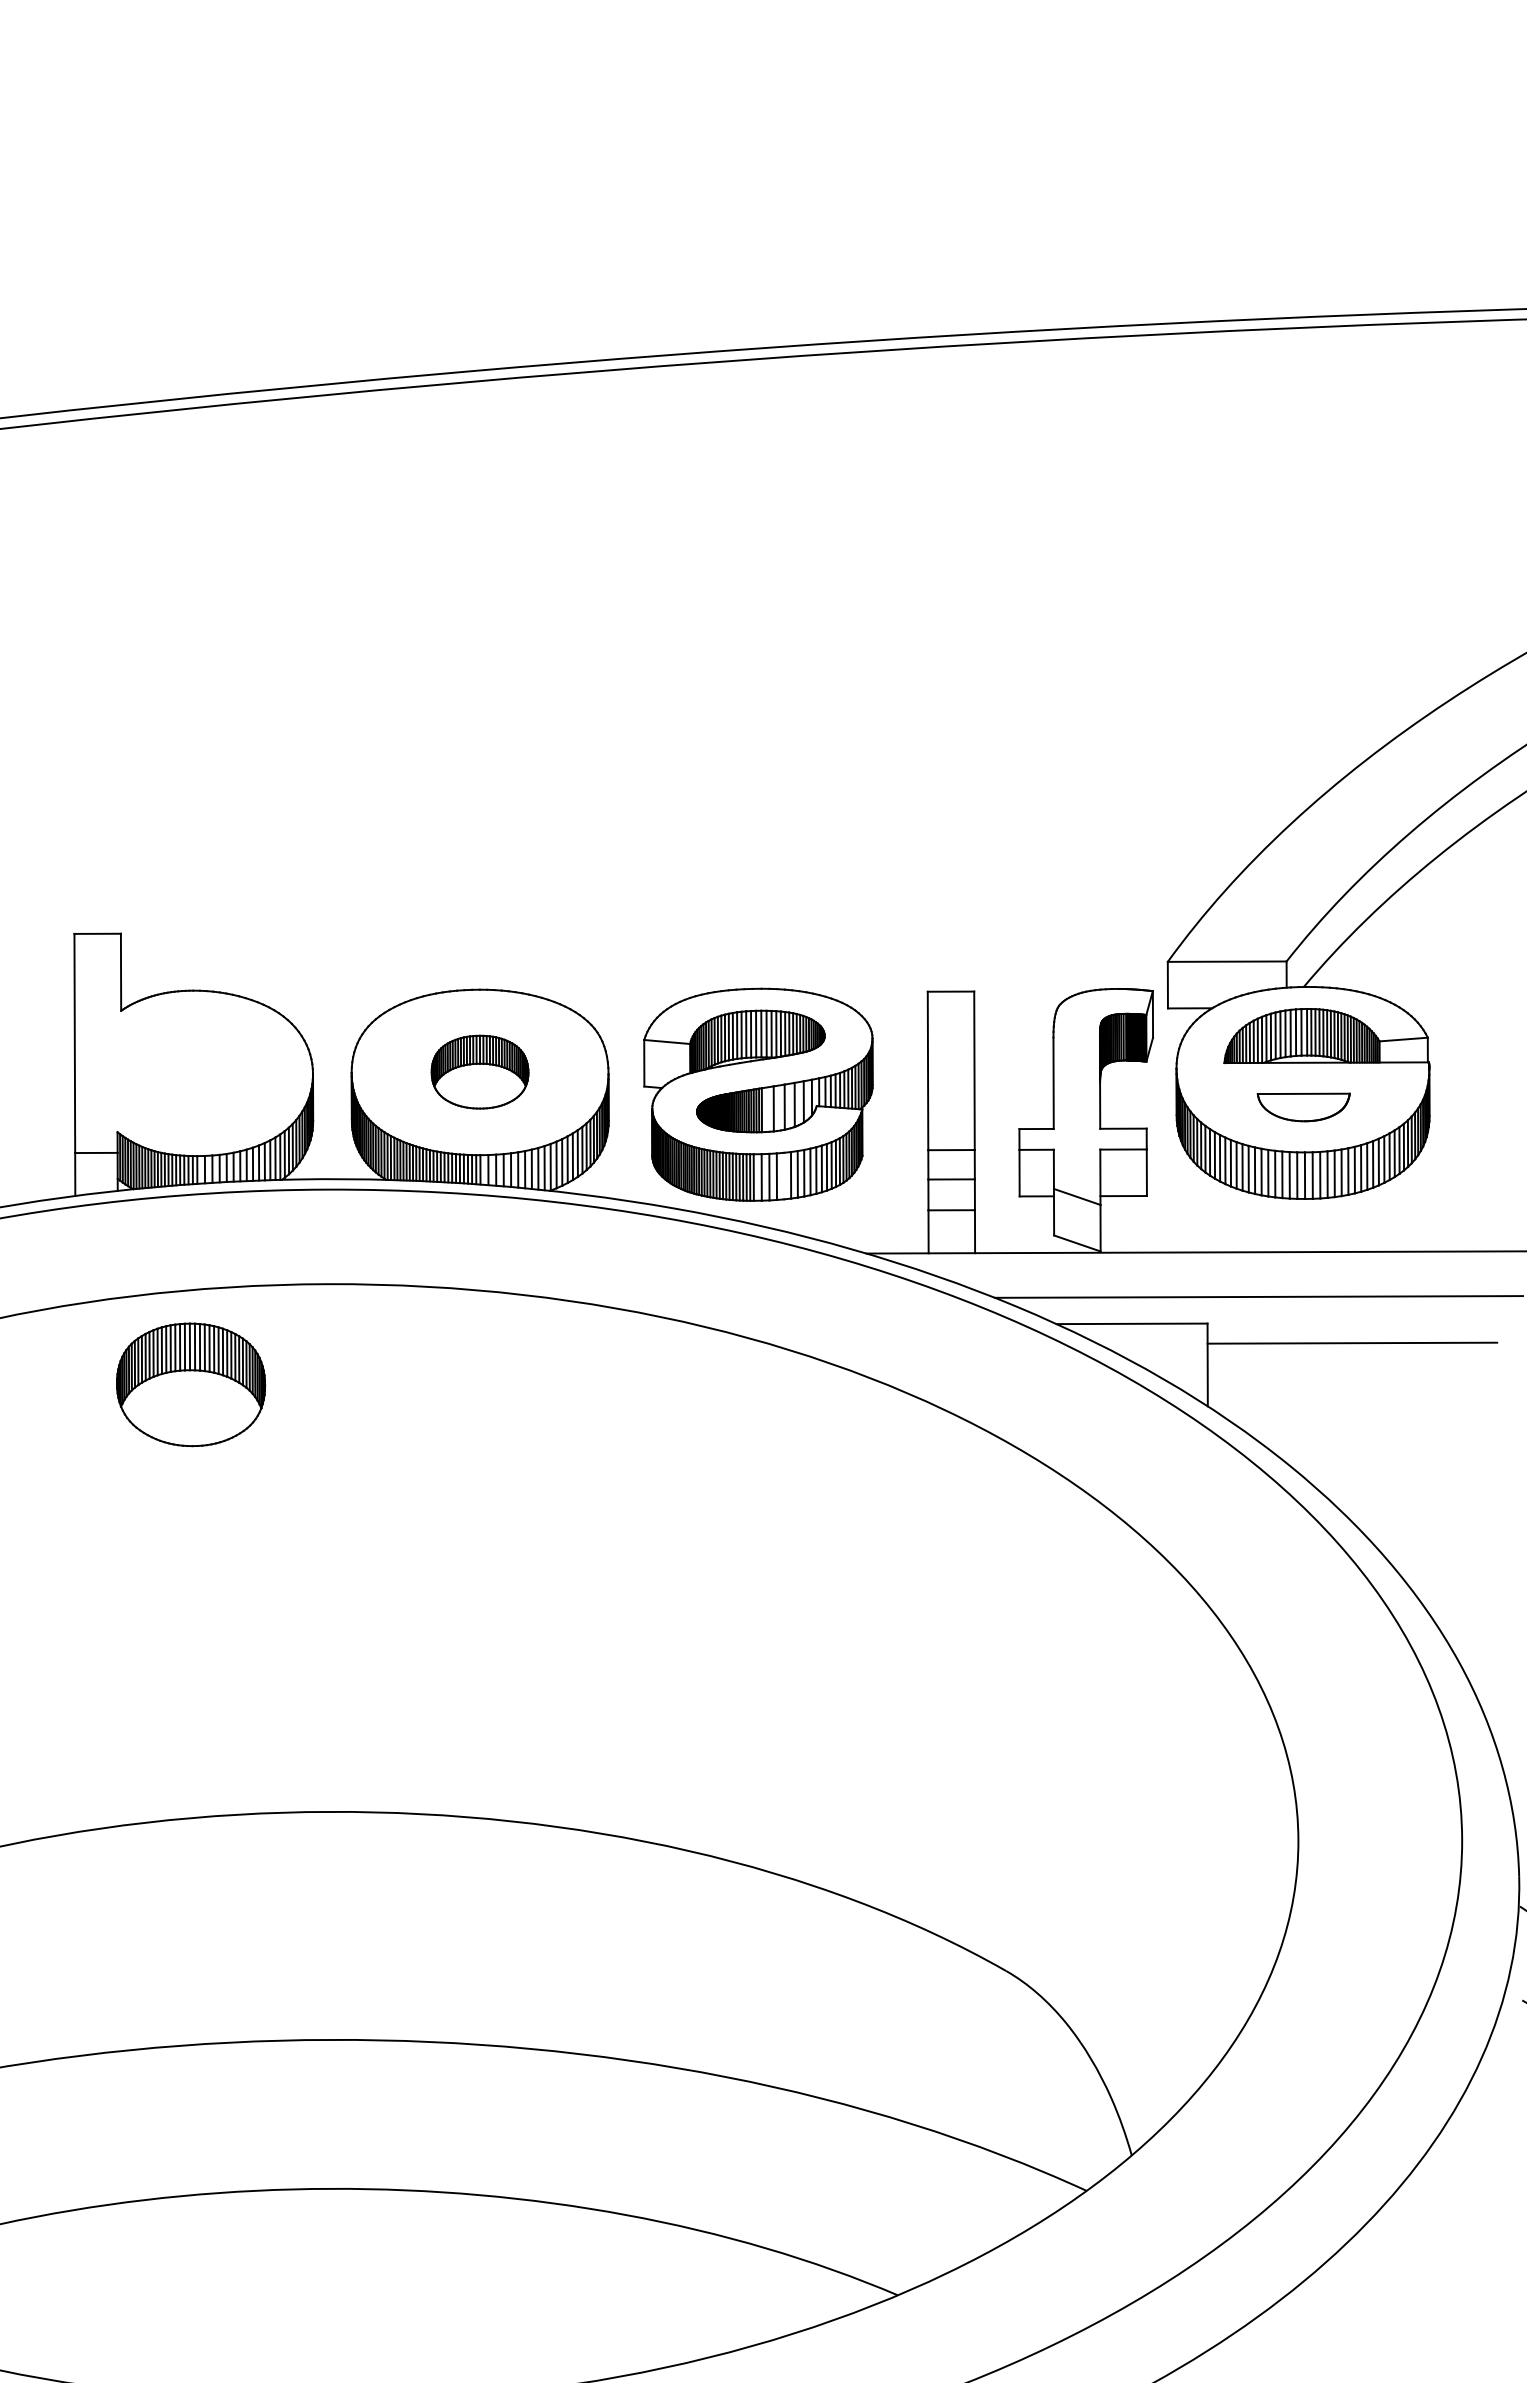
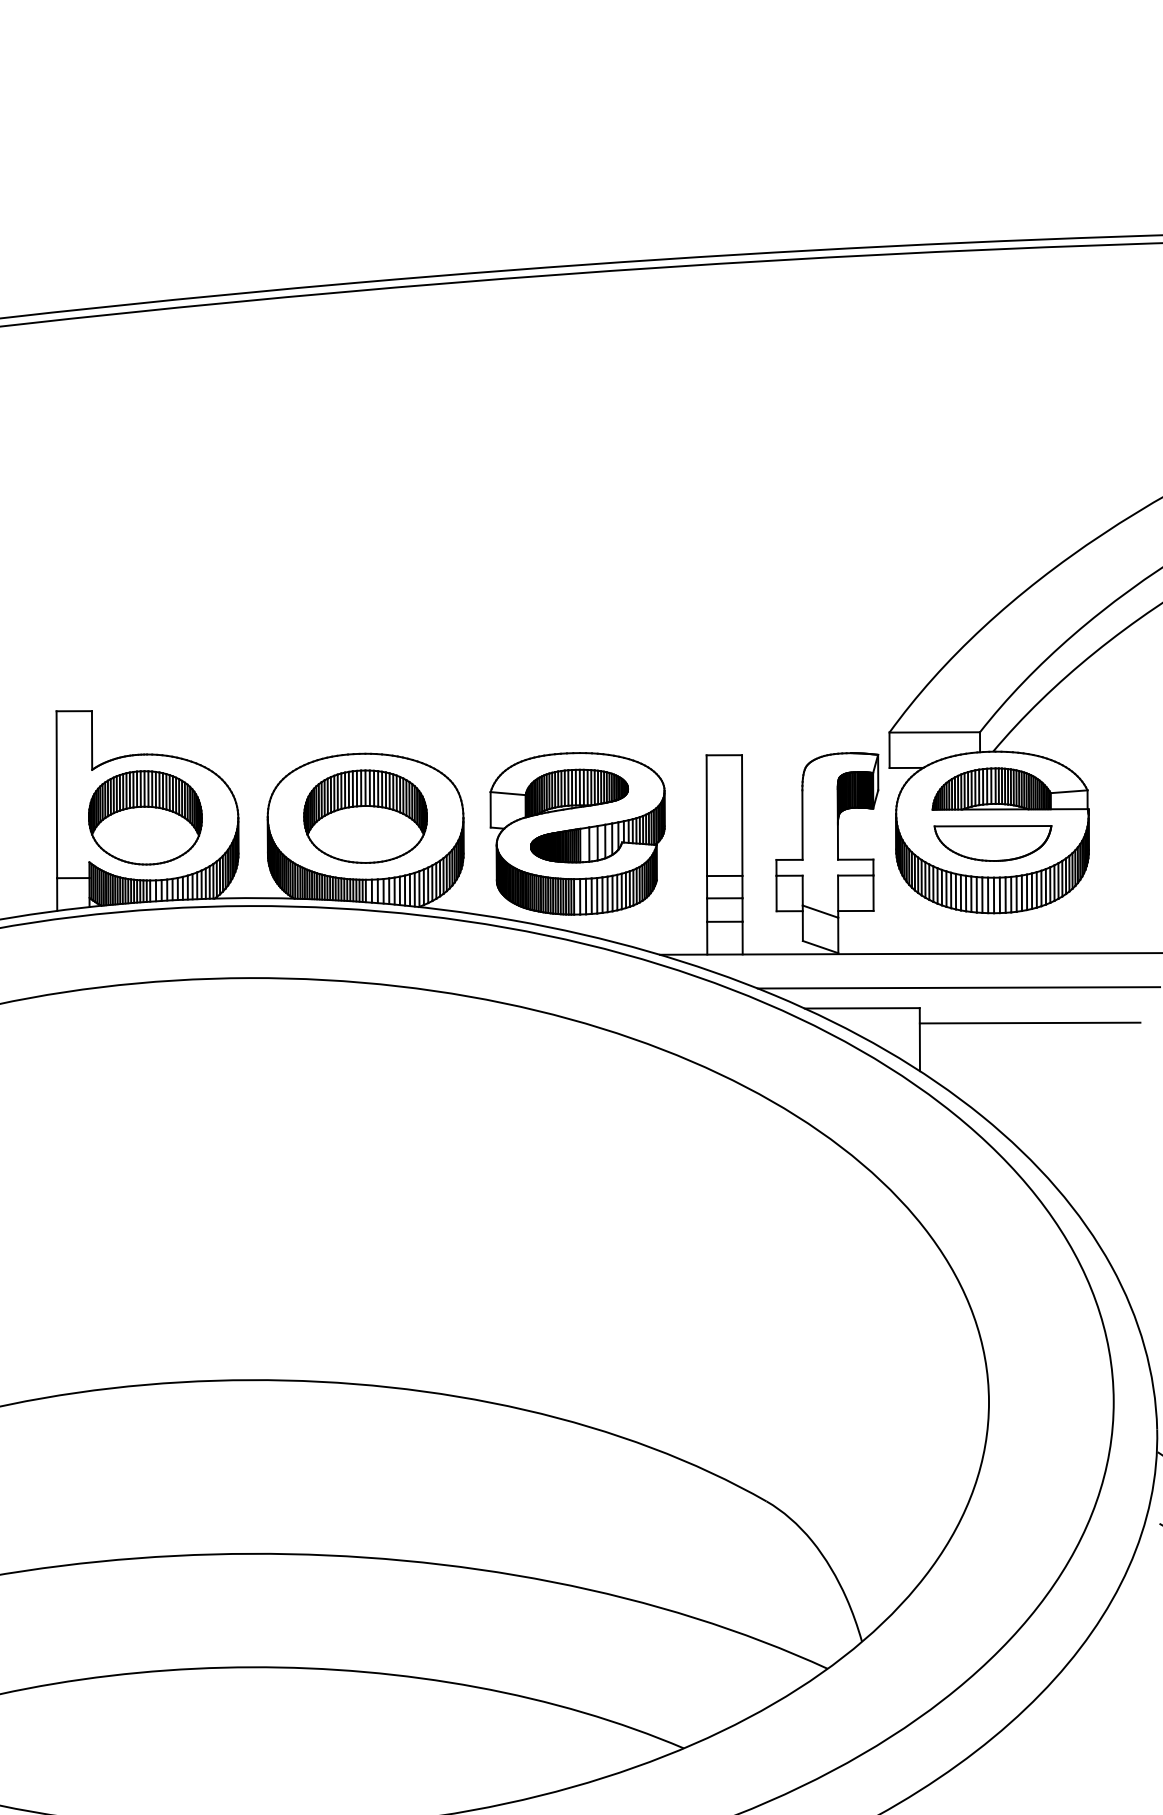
part: (479, 1071) -> (365, 816), size x1.67
part: (1303, 1107) -> (992, 843), size x1.67
line: (784, 1175) -> (597, 895), added
part: (191, 1384) -> (145, 817), moved

